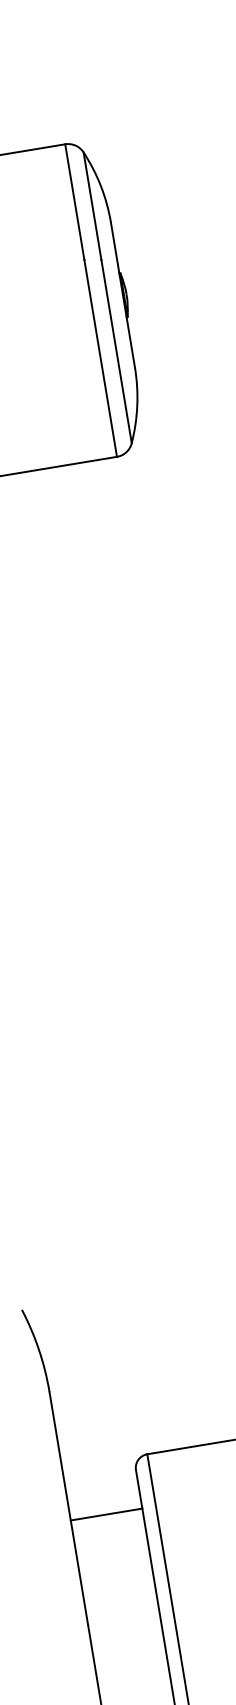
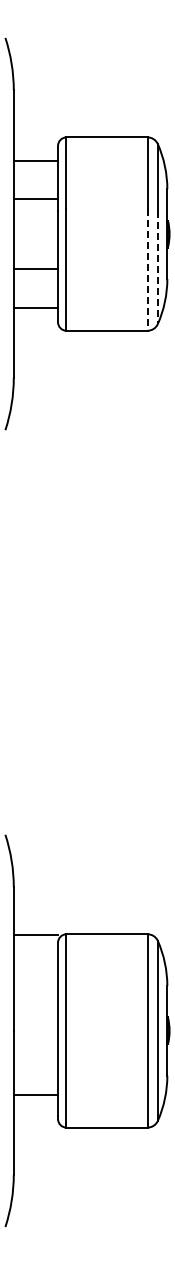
line: (116, 351) -> (157, 267), solid -> dashed
line: (100, 357) -> (147, 269), solid -> dashed
line: (105, 1514) -> (35, 935), moved

